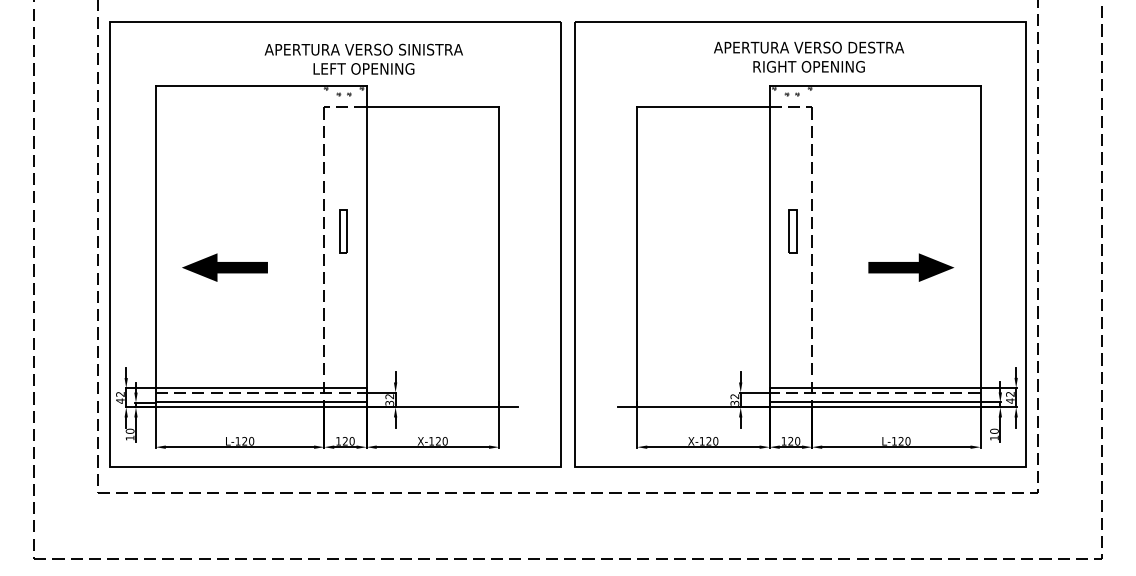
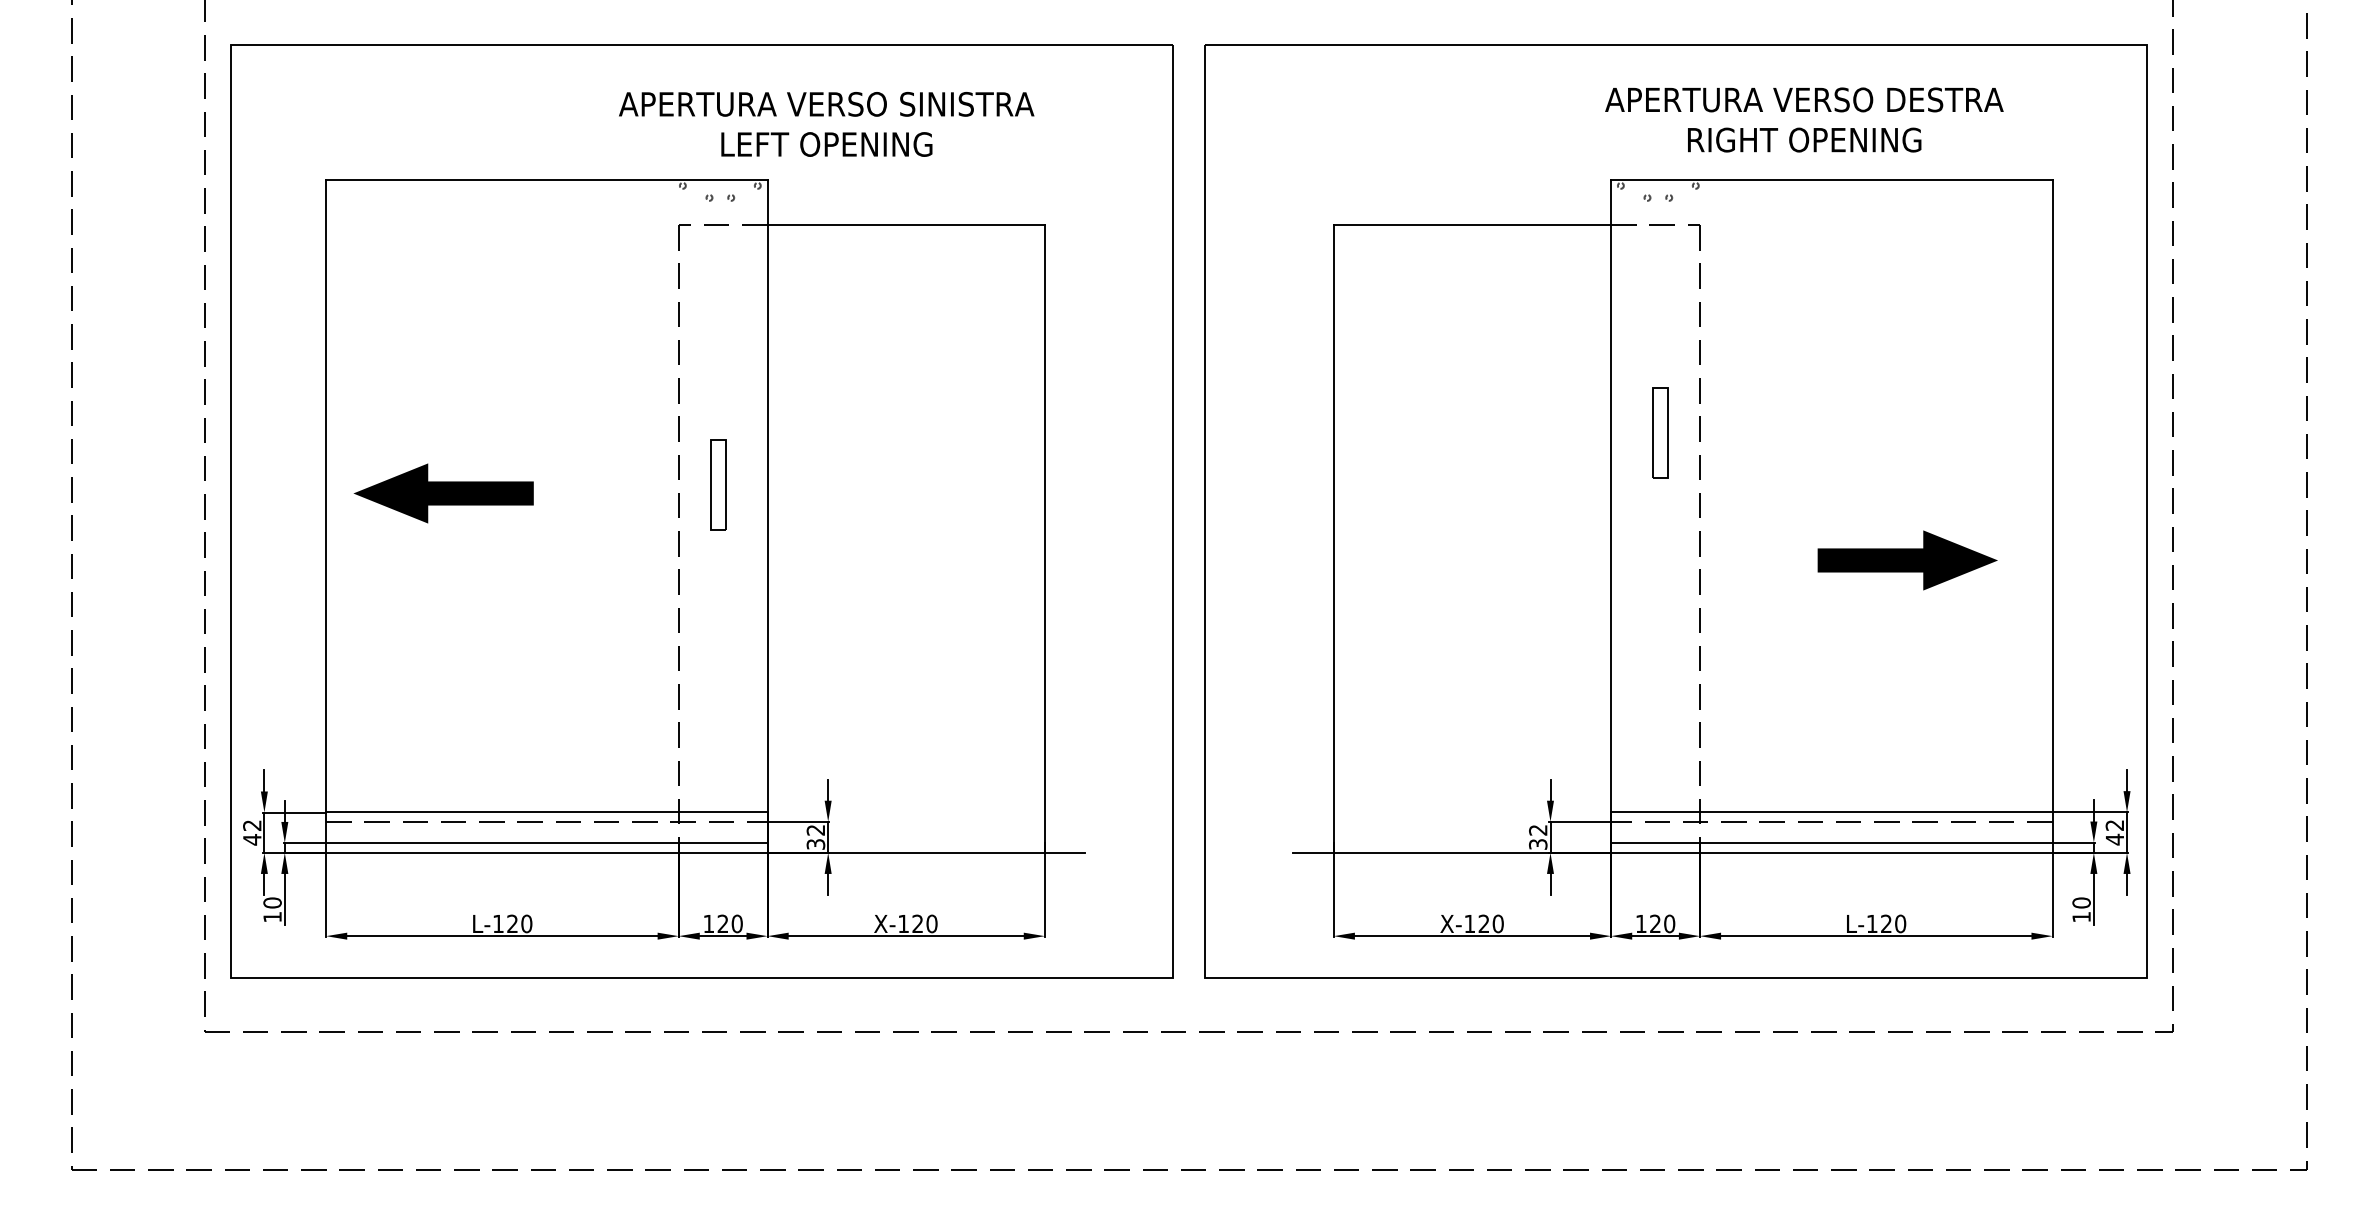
text: (808, 56) -> (1803, 118), moved
text: (363, 58) -> (825, 122), moved
part: (792, 231) -> (1658, 432), moved
part: (224, 267) -> (442, 493), moved

